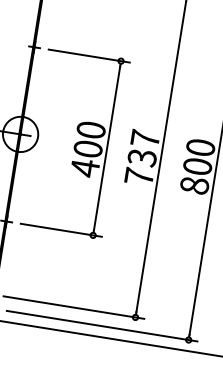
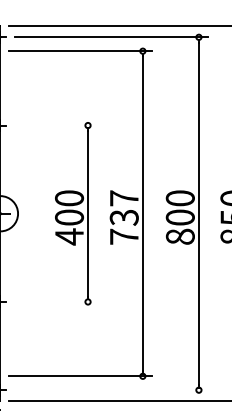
line: (88, 55) -> (55, 125), removed
line: (61, 229) -> (55, 301), removed
line: (101, 326) -> (110, 390), removed

